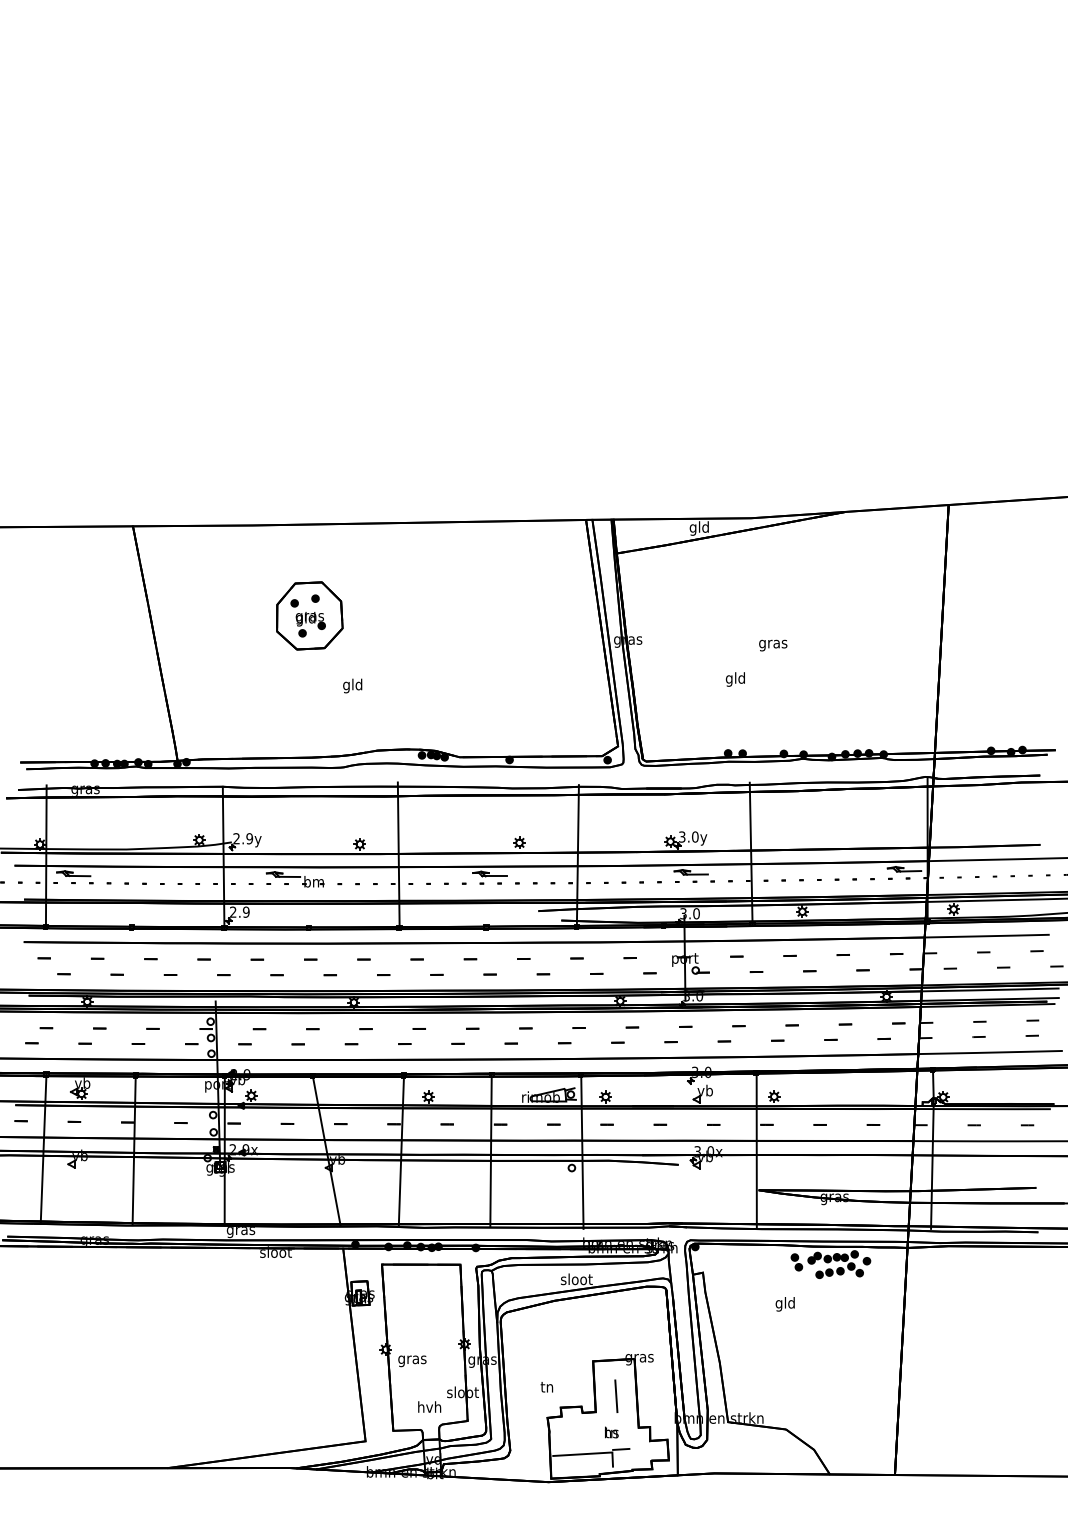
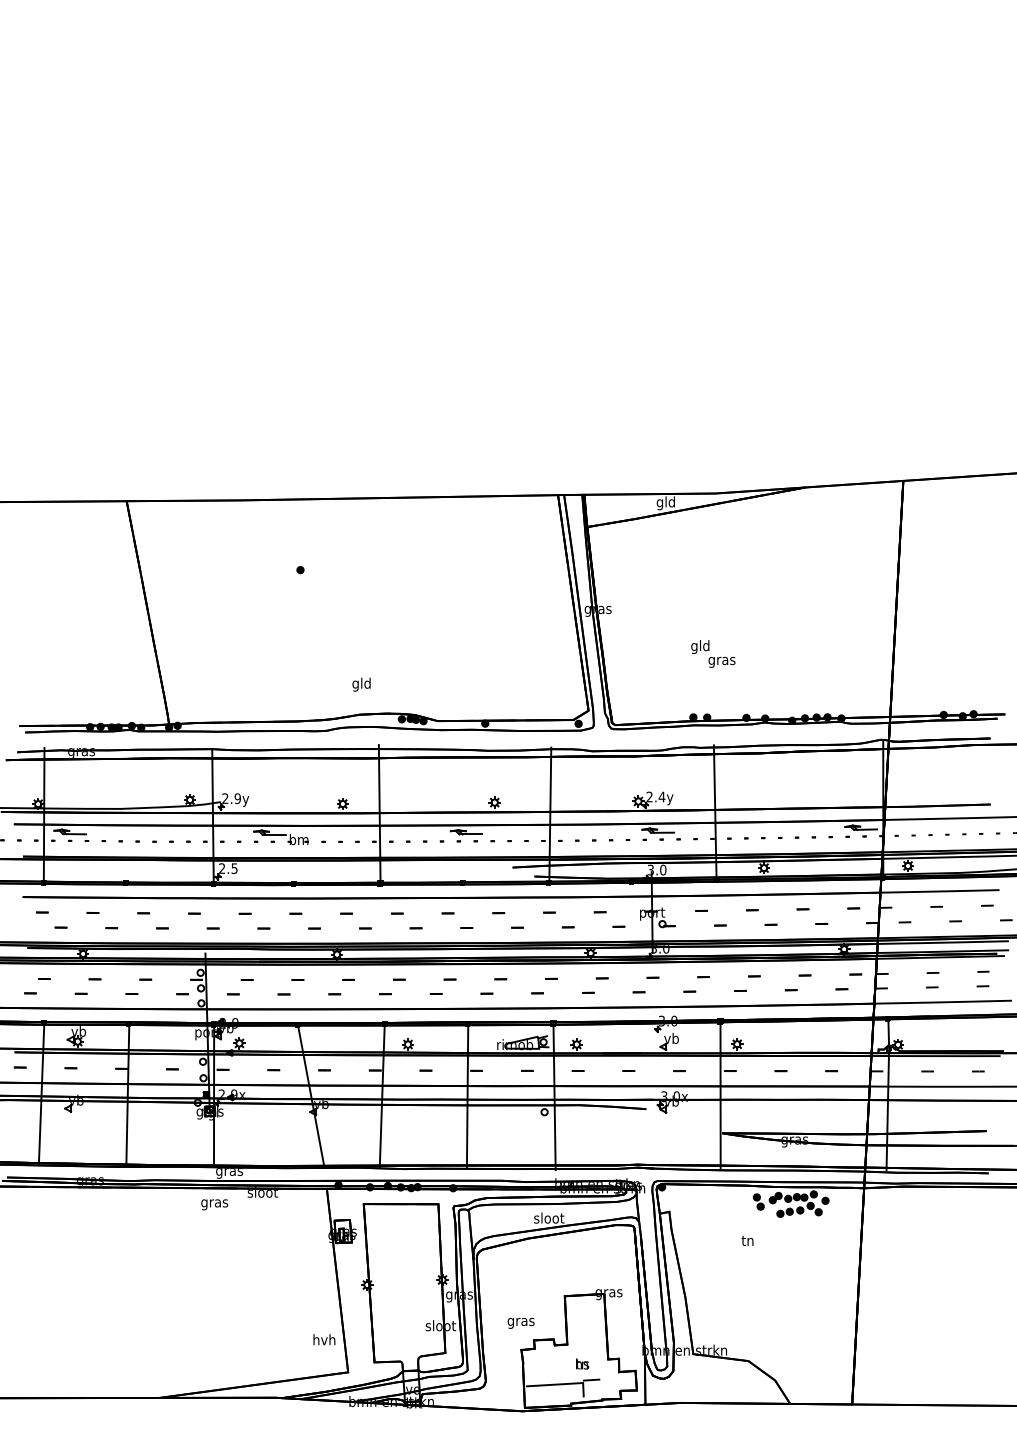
part: (309, 615) -> (294, 586), removed
text: (773, 645) -> (722, 662), moved
text: (352, 685) -> (361, 684), moved
text: (688, 836) -> (655, 796), 3.0y -> 2.4y
text: (246, 911) -> (234, 867), 2.9 -> 2.5
text: (784, 1304) -> (747, 1242), gld -> tn
text: (412, 1361) -> (214, 1204), moved
text: (547, 1388) -> (521, 1322), tn -> gras
line: (616, 1396) -> (587, 1329), removed
text: (429, 1406) -> (324, 1339), moved

